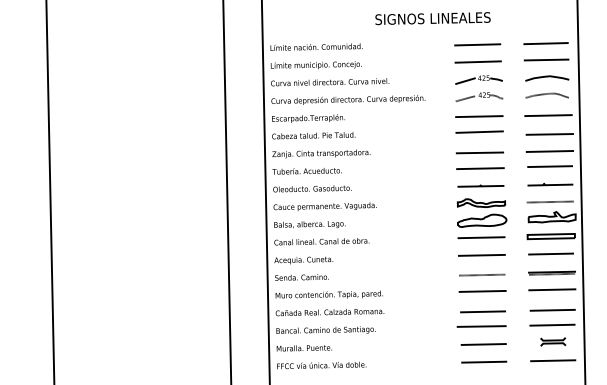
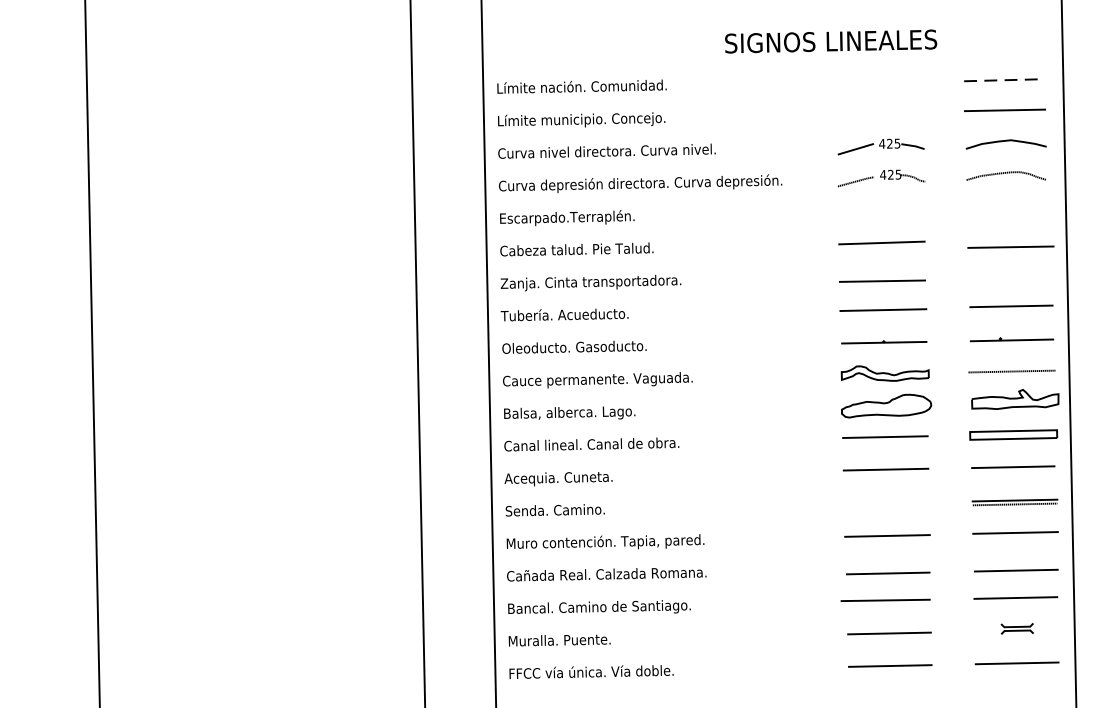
text: (432, 18) -> (830, 41), moved
line: (546, 43) -> (1004, 80), solid -> dashed
line: (477, 44) -> (877, 81), removed
line: (477, 61) -> (877, 113), removed
line: (548, 115) -> (1008, 212), removed
line: (479, 116) -> (881, 214), removed
line: (549, 151) -> (1010, 278), removed
line: (482, 274) -> (887, 504), removed
part: (553, 341) -> (1017, 627), size x0.7

